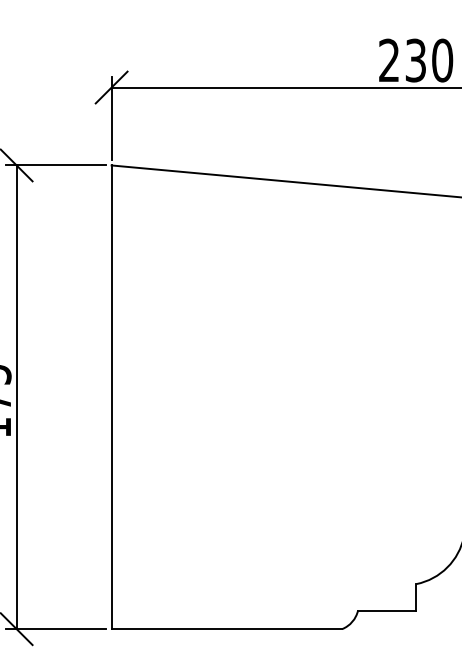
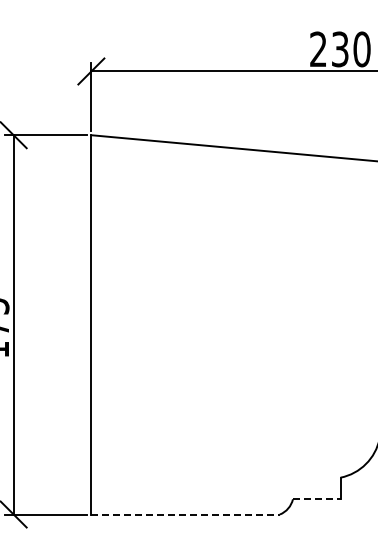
line: (386, 610) -> (316, 499), solid -> dashed
line: (227, 629) -> (186, 514), solid -> dashed

